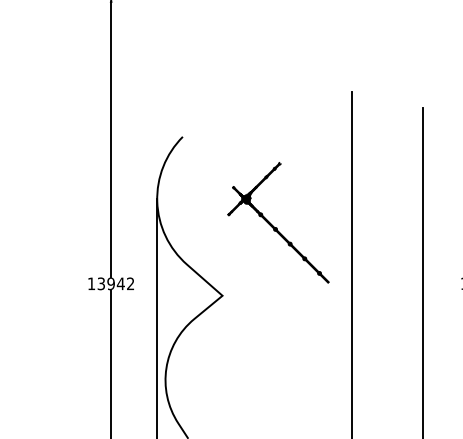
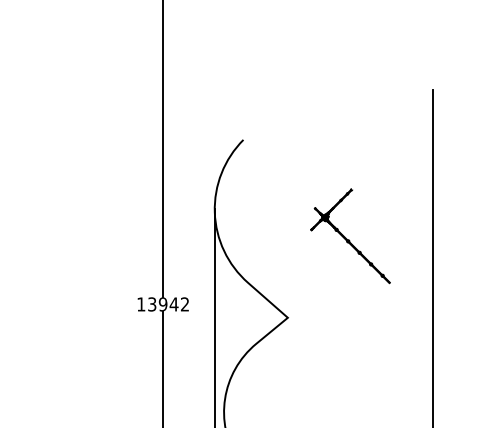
part: (278, 222) -> (350, 235), size x0.7

